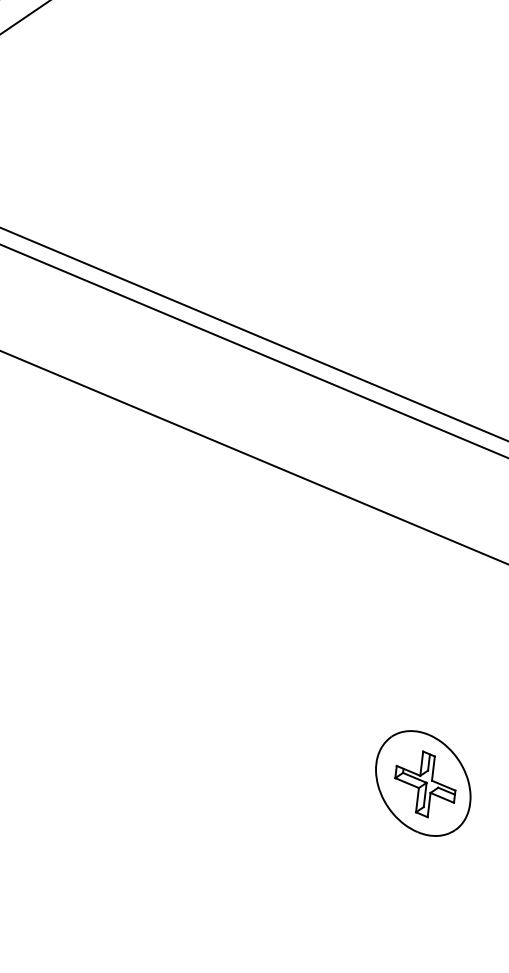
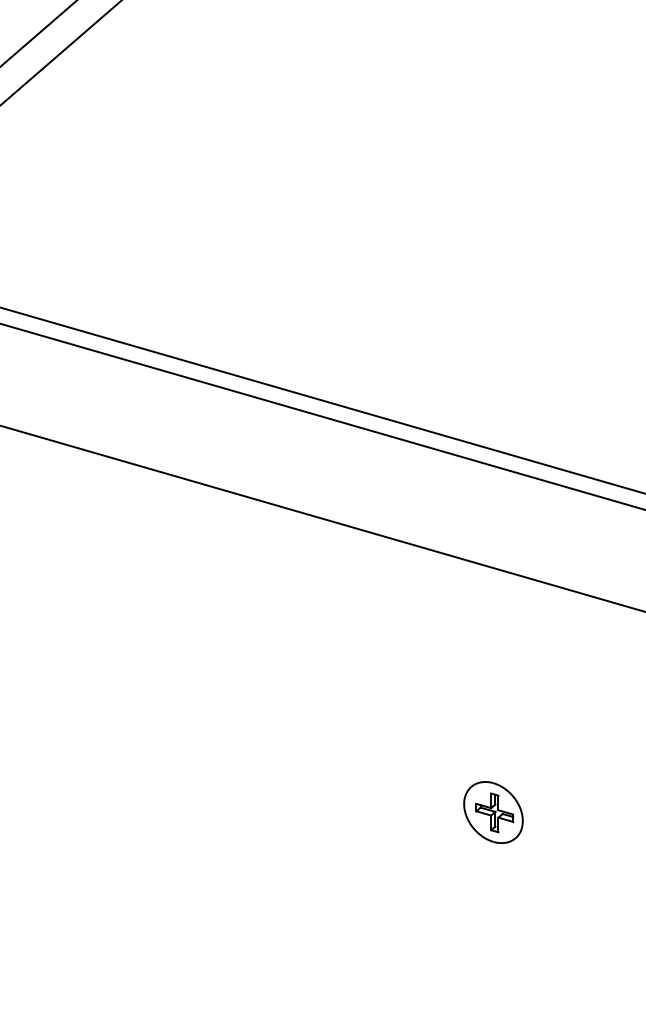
part: (423, 783) -> (493, 812), size x0.6

